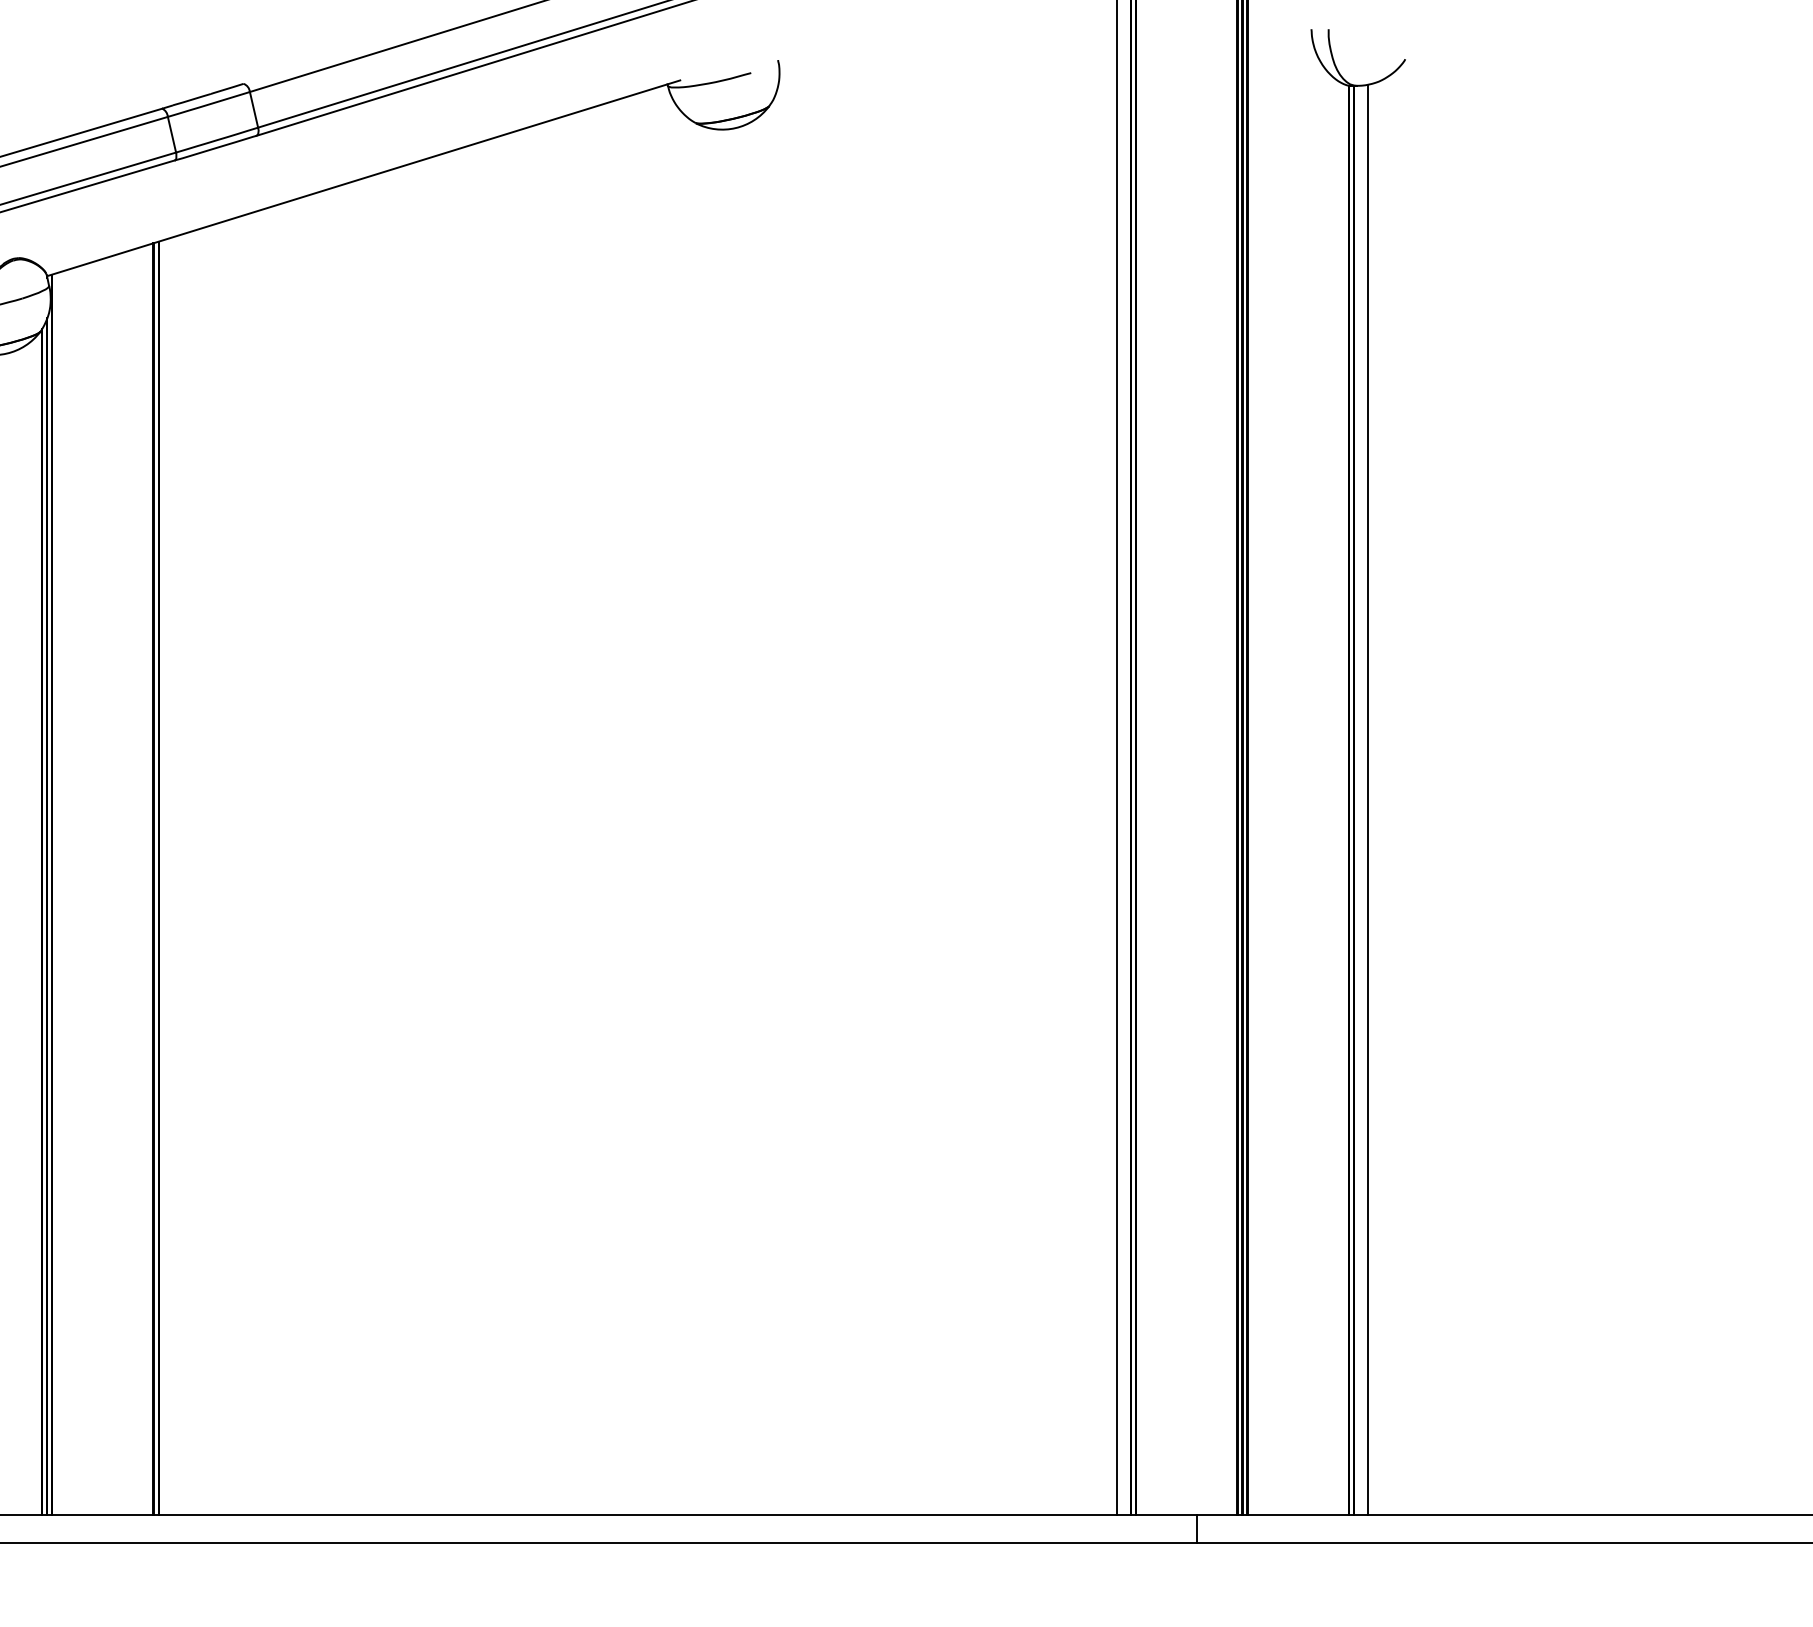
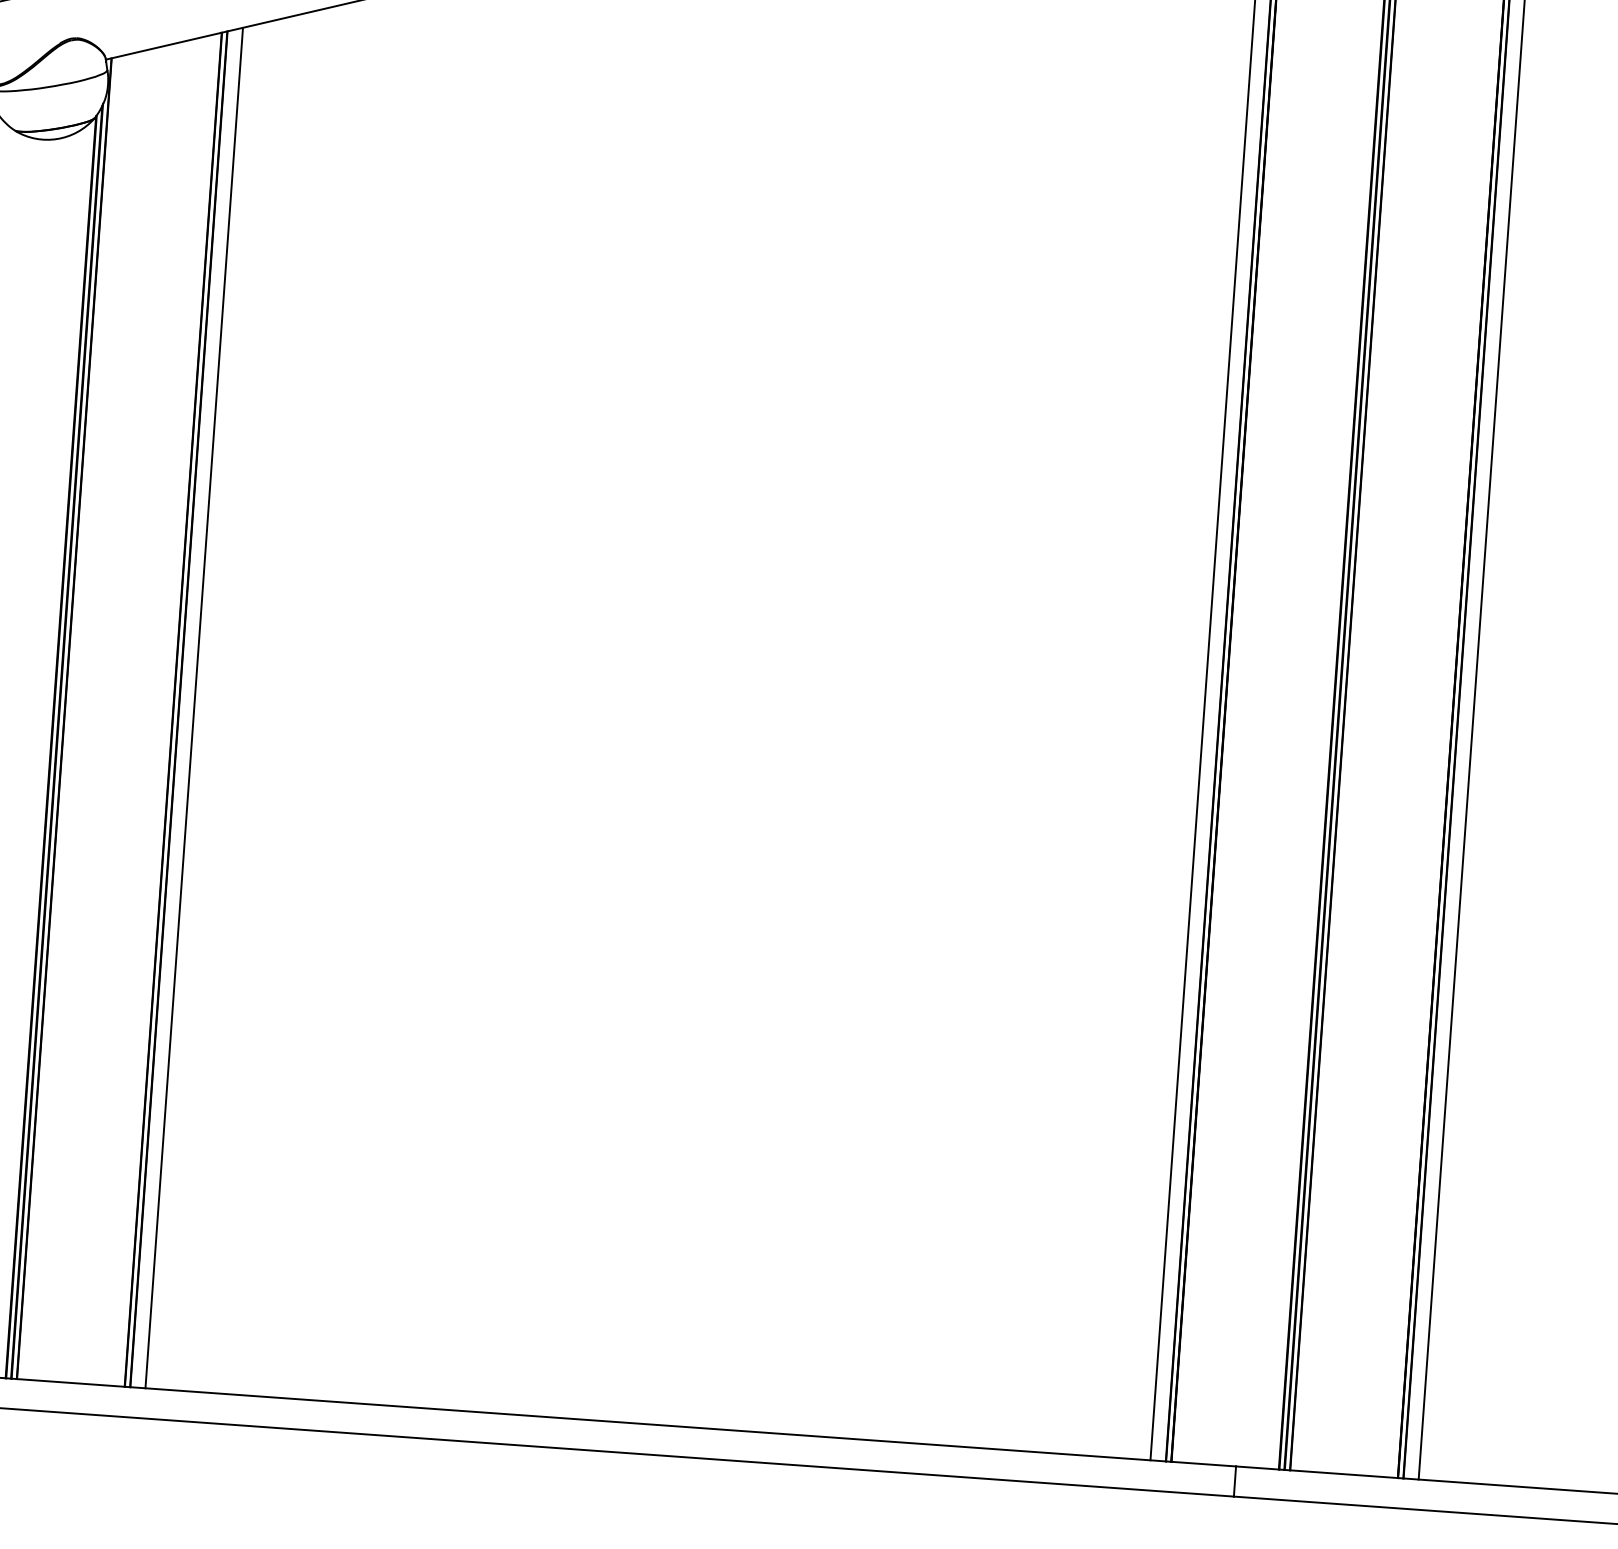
line: (172, 875) -> (193, 707), added

